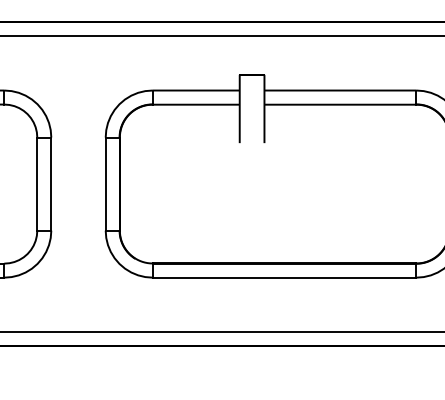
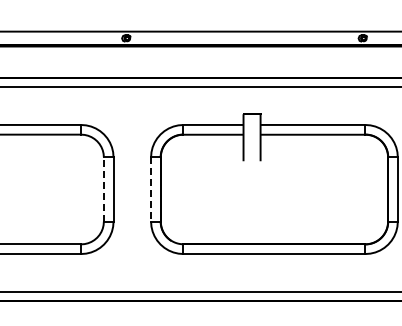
line: (36, 184) -> (103, 189), solid -> dashed
line: (106, 185) -> (151, 190), solid -> dashed

